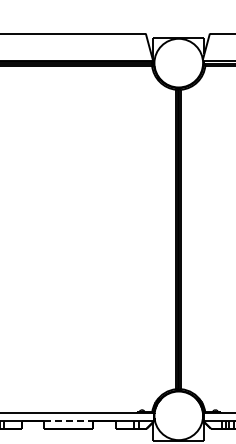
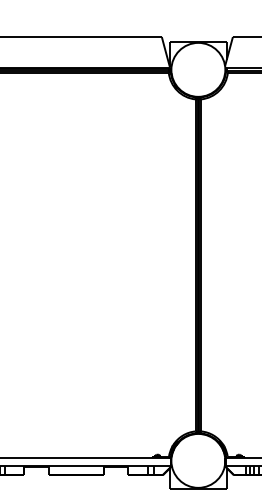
line: (68, 420) -> (76, 466), dashed -> solid

